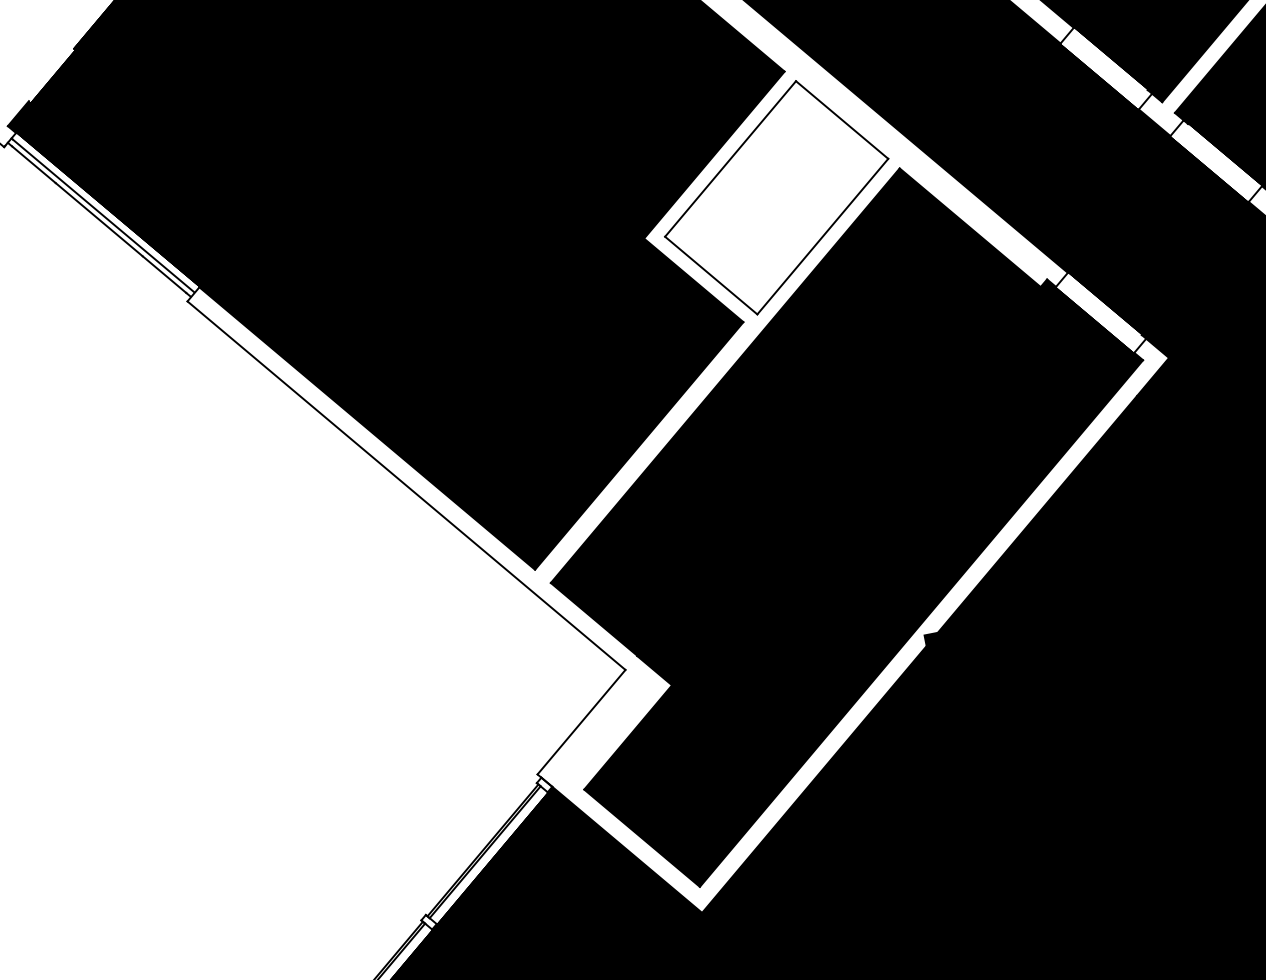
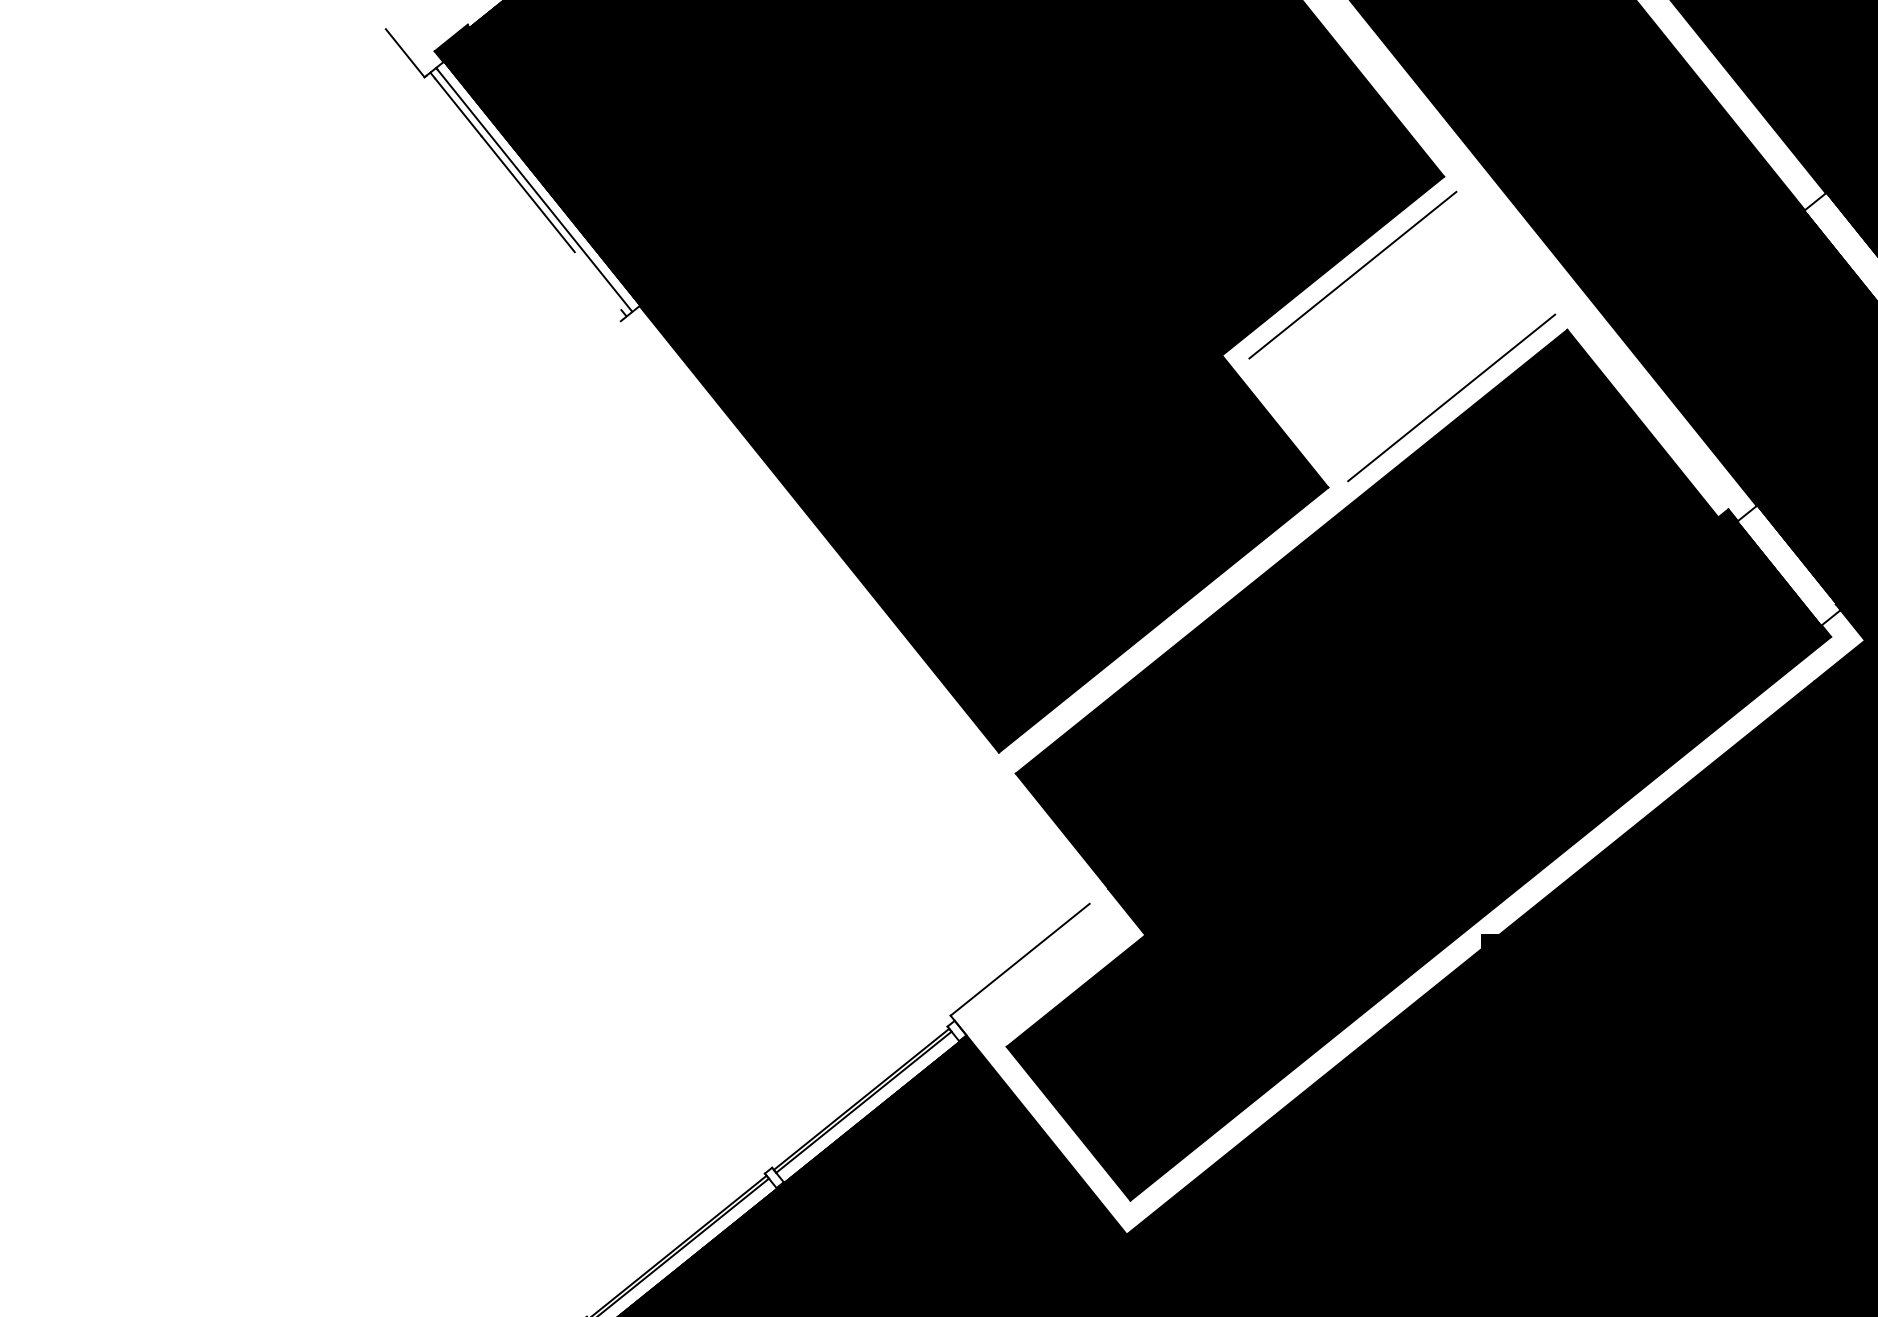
line: (841, 119) -> (1505, 252), removed
line: (164, 275) -> (597, 281), removed
line: (710, 275) -> (1298, 419), removed
line: (405, 485) -> (854, 612), removed

